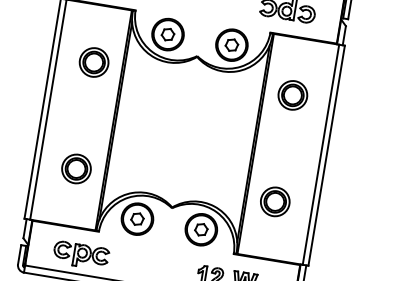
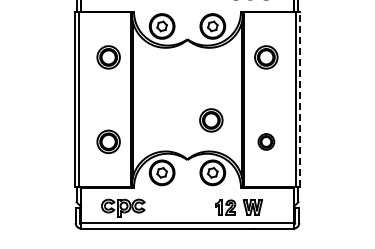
line: (327, 155) -> (300, 99), solid -> dashed
part: (210, 163) -> (211, 120), added
part: (275, 201) -> (266, 141), size x0.7

